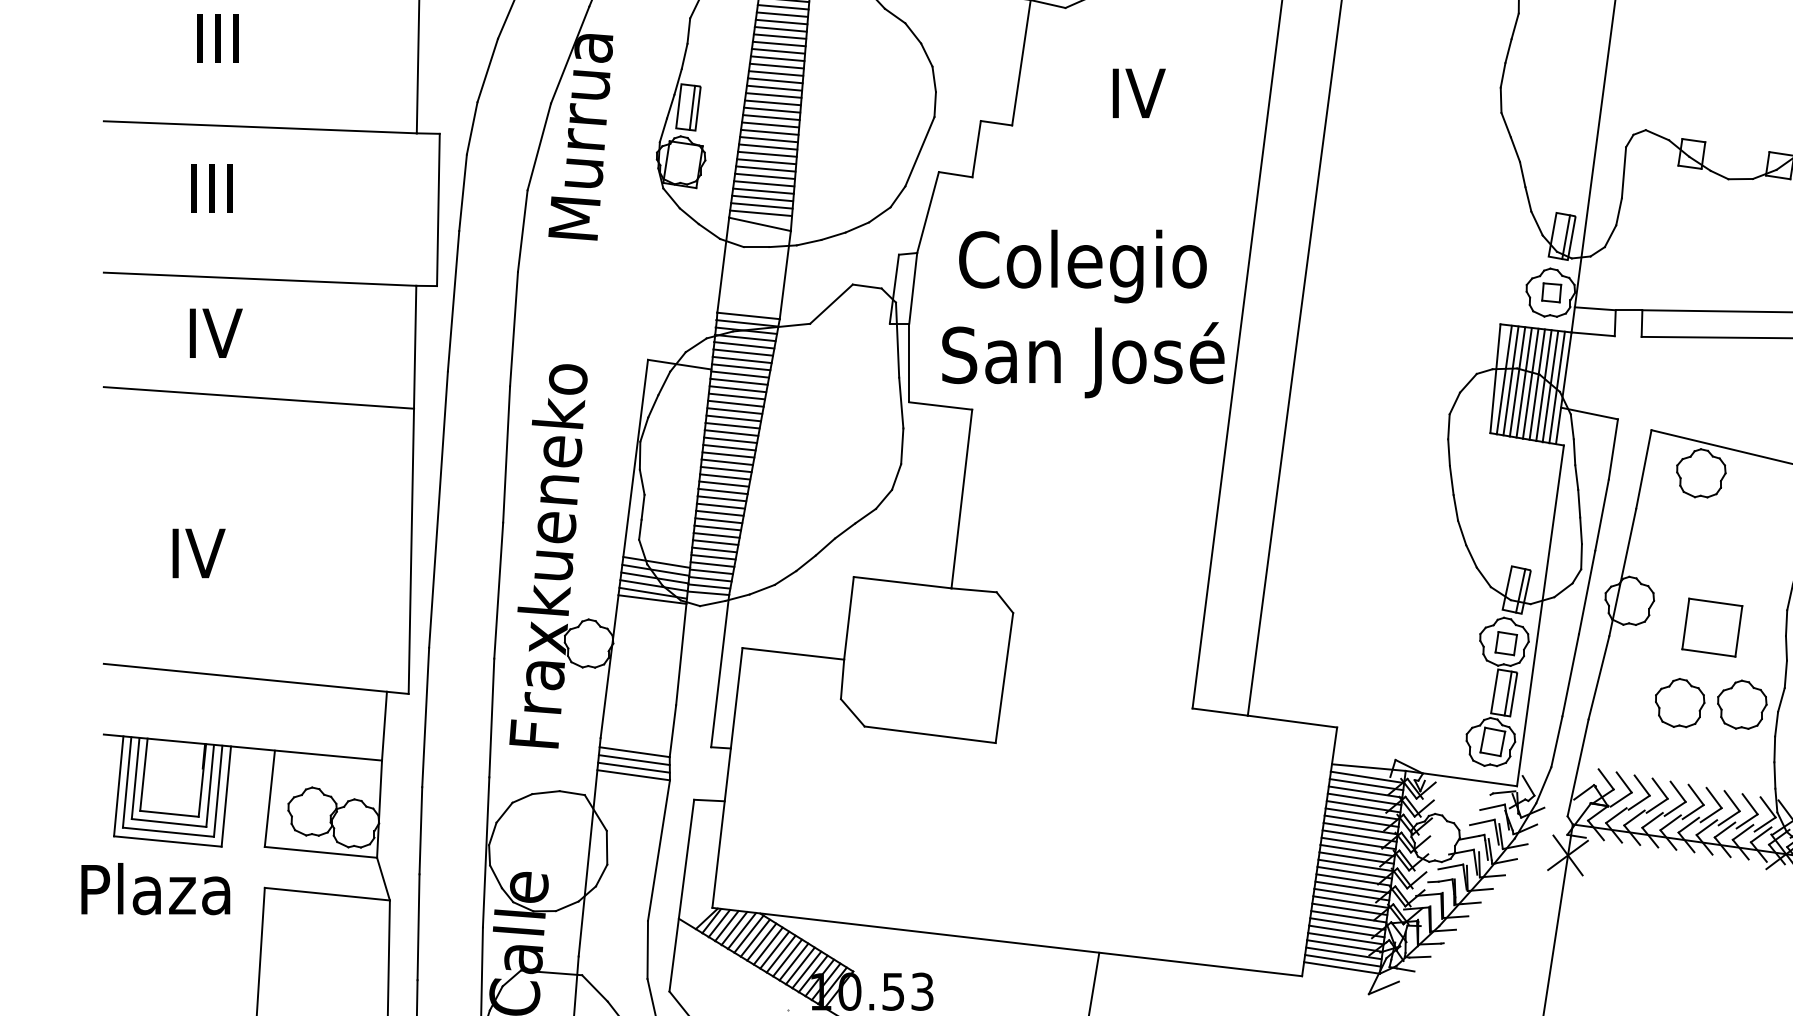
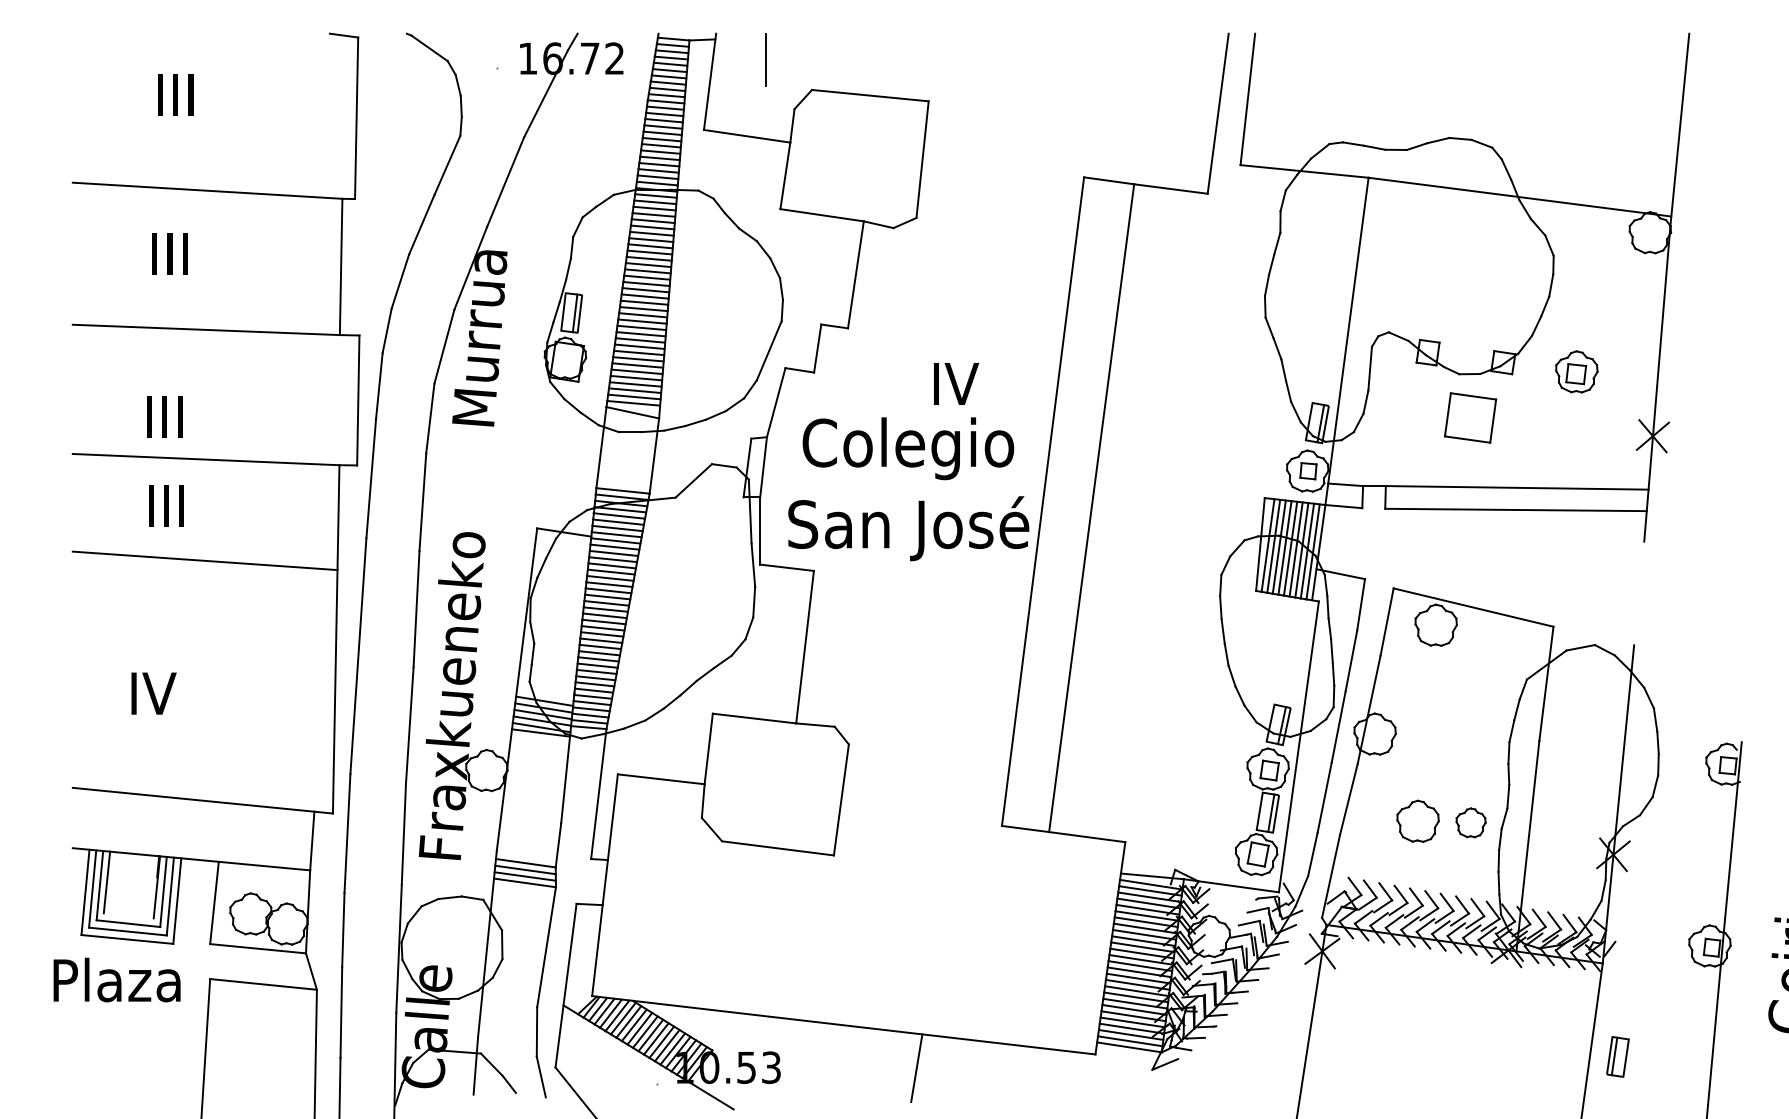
text: (1139, 92) -> (956, 383), moved
text: (211, 187) -> (164, 416), moved
text: (216, 333) -> (168, 505), IV -> III
part: (1712, 627) -> (1470, 417), moved
part: (1741, 704) -> (1470, 822), size x0.7
line: (169, 813) -> (128, 915), removed

